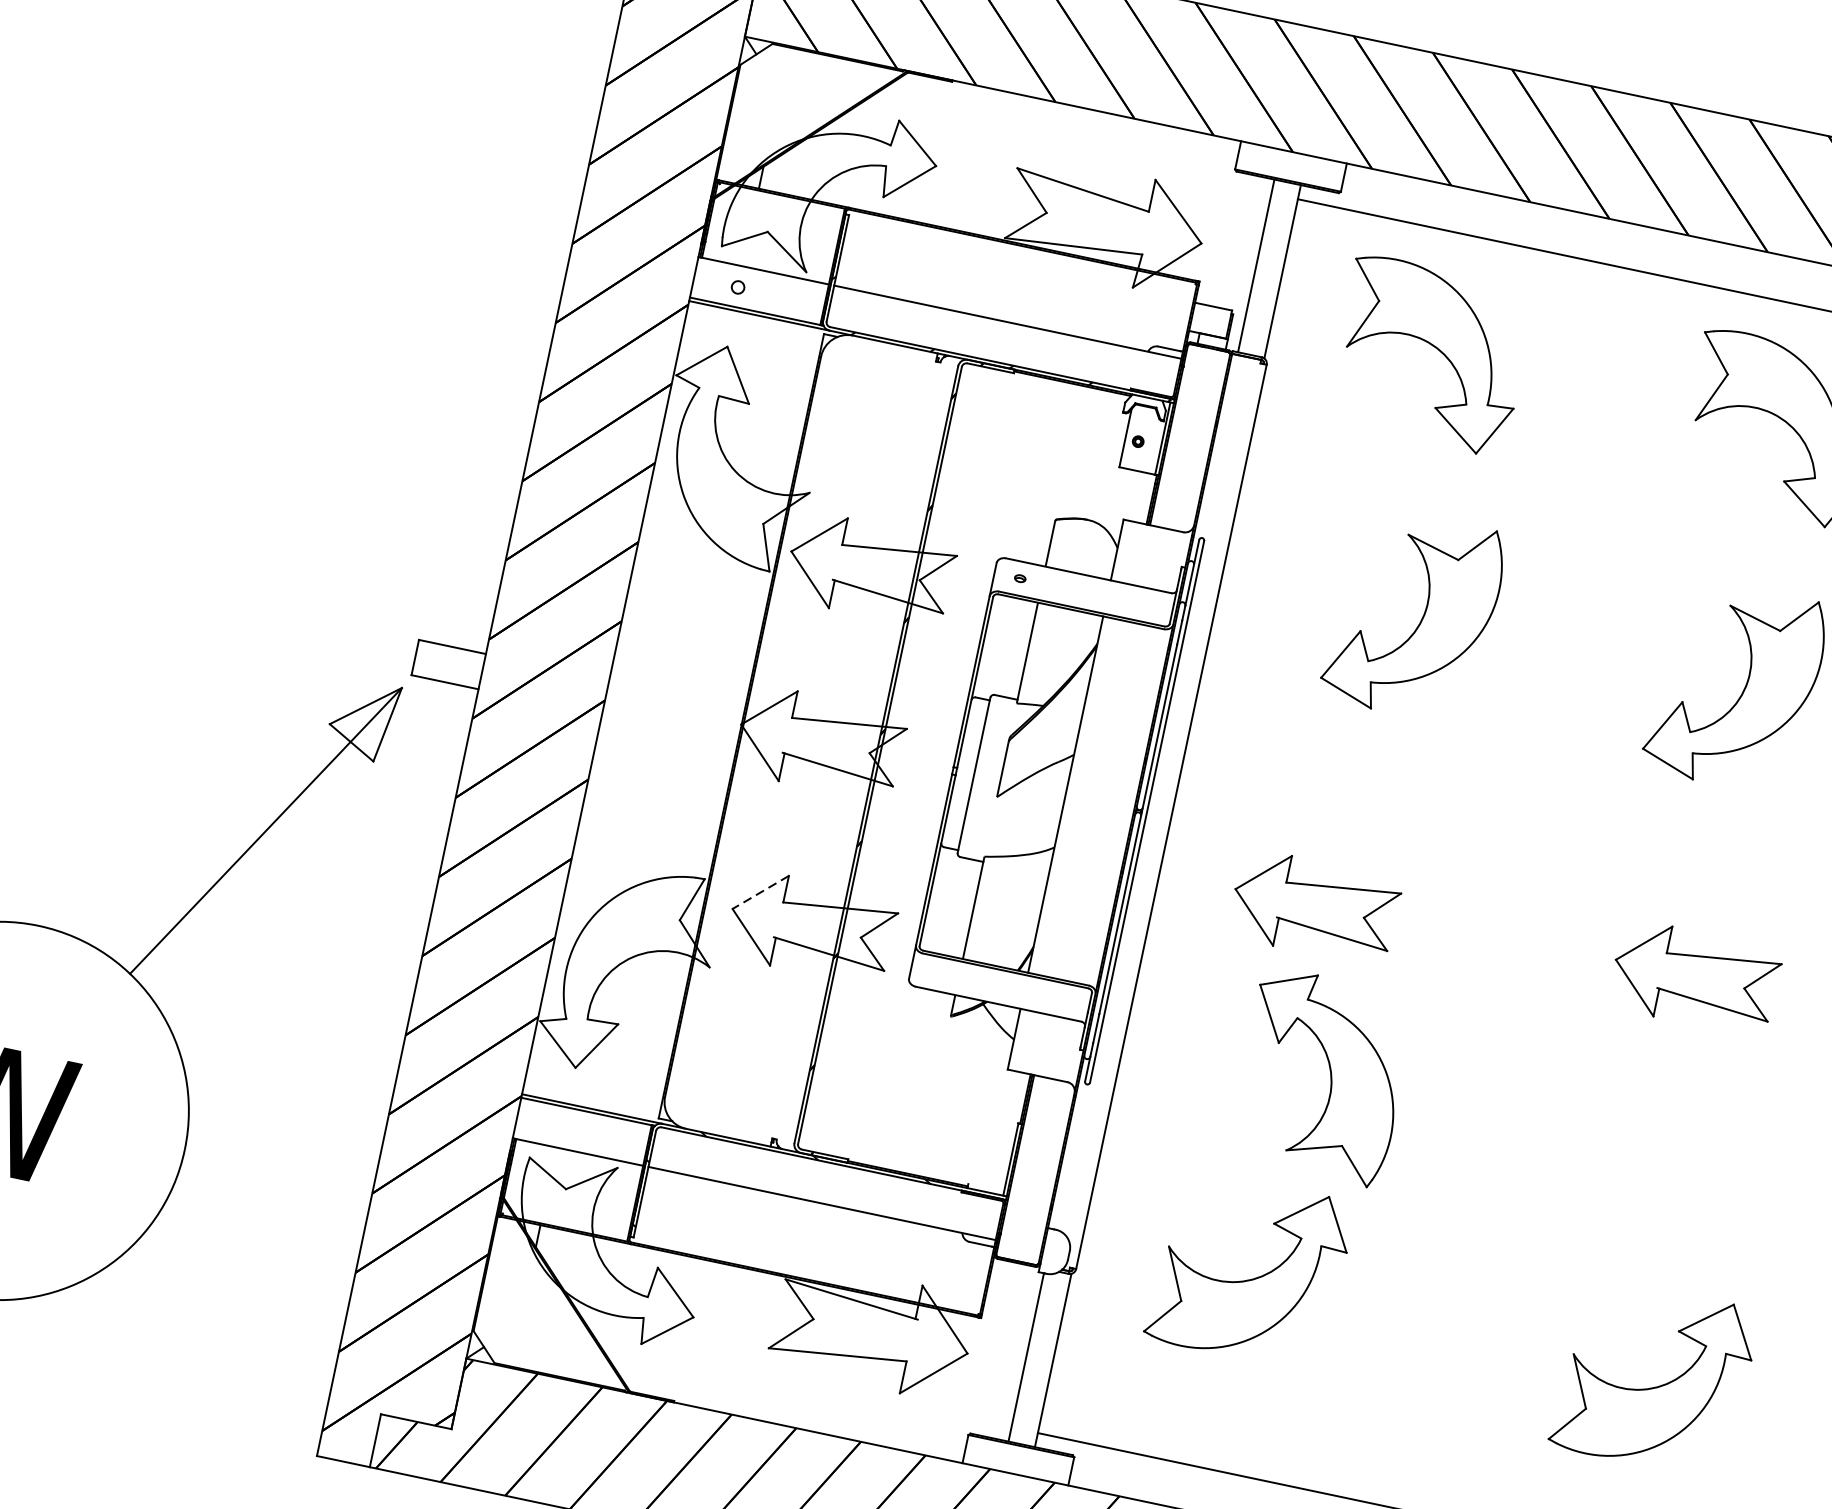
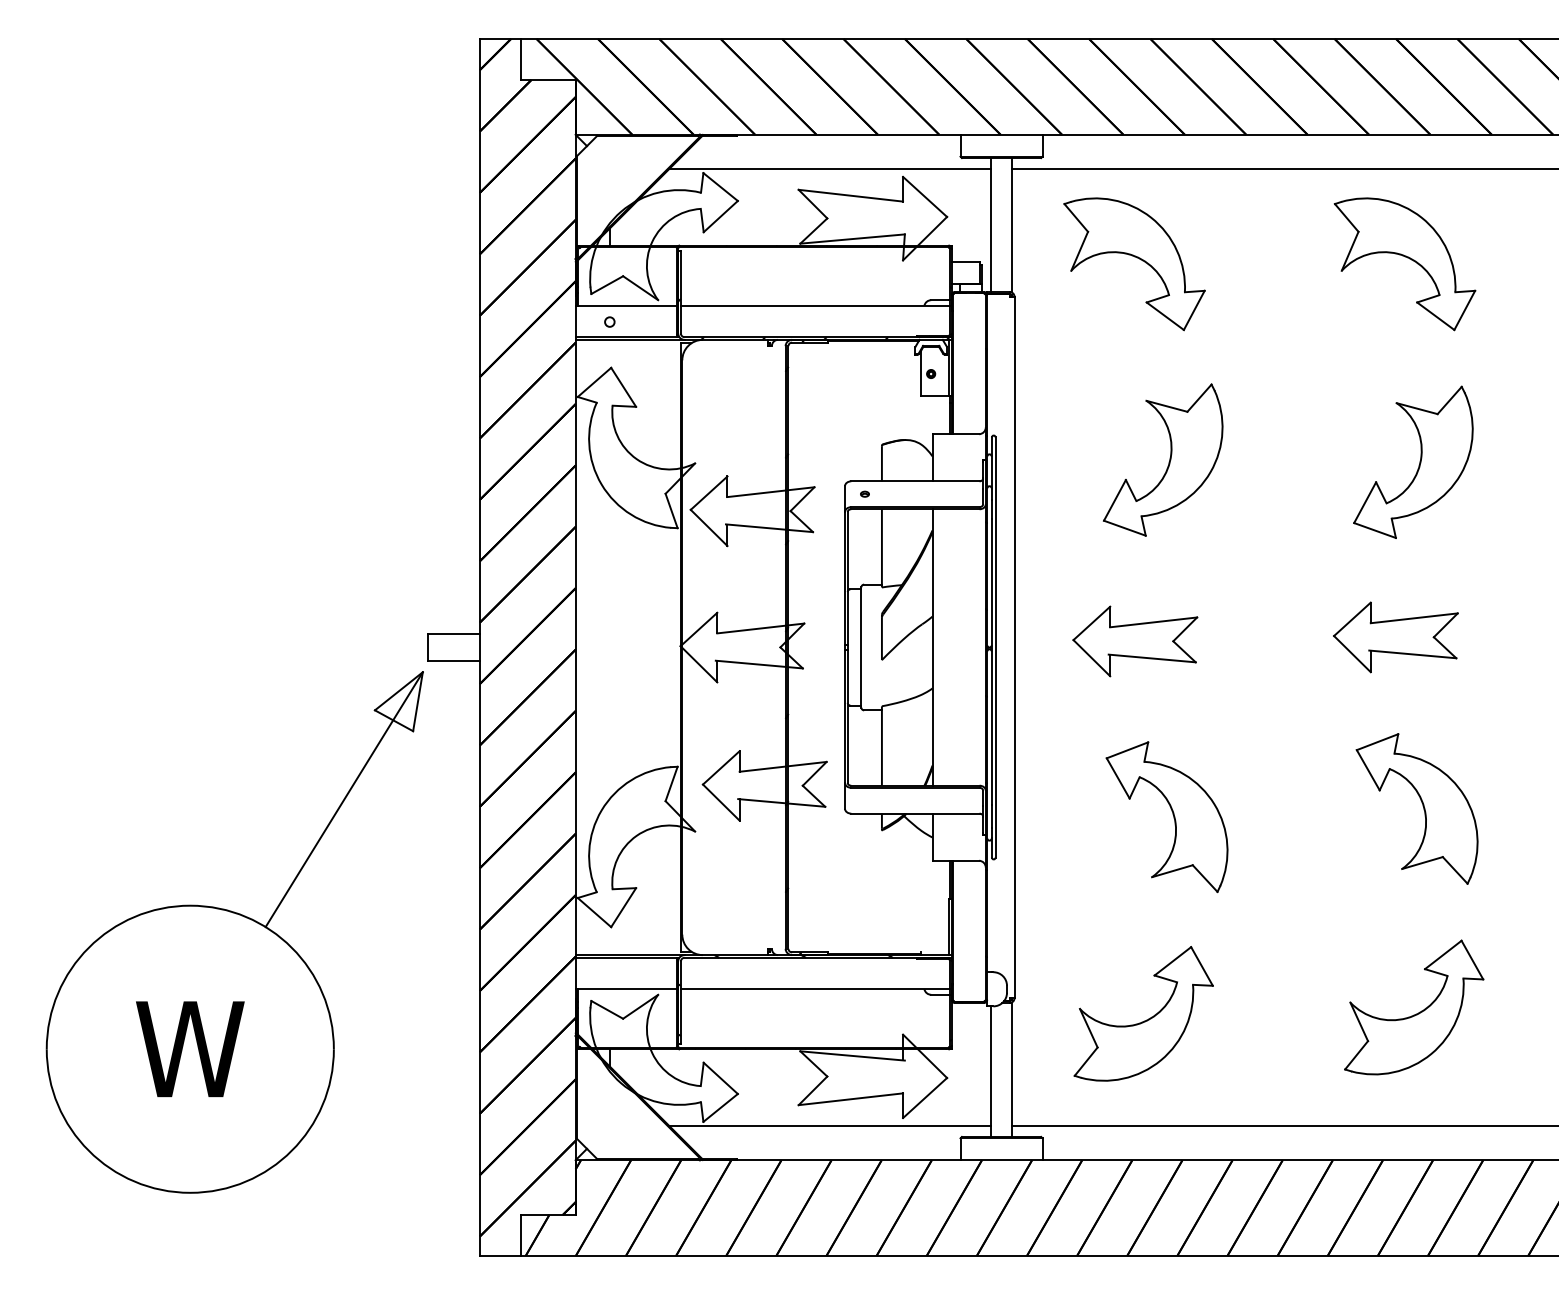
line: (1064, 149) -> (830, 168), added
line: (761, 891) -> (721, 767), dashed -> solid
part: (1315, 907) -> (1135, 641), moved
part: (1694, 978) -> (1395, 637), moved
part: (1654, 1132) -> (1422, 806), added
part: (1251, 1278) -> (1146, 1019), moved
line: (804, 1384) -> (830, 1126), added
part: (1655, 1386) -> (1416, 1013), moved

